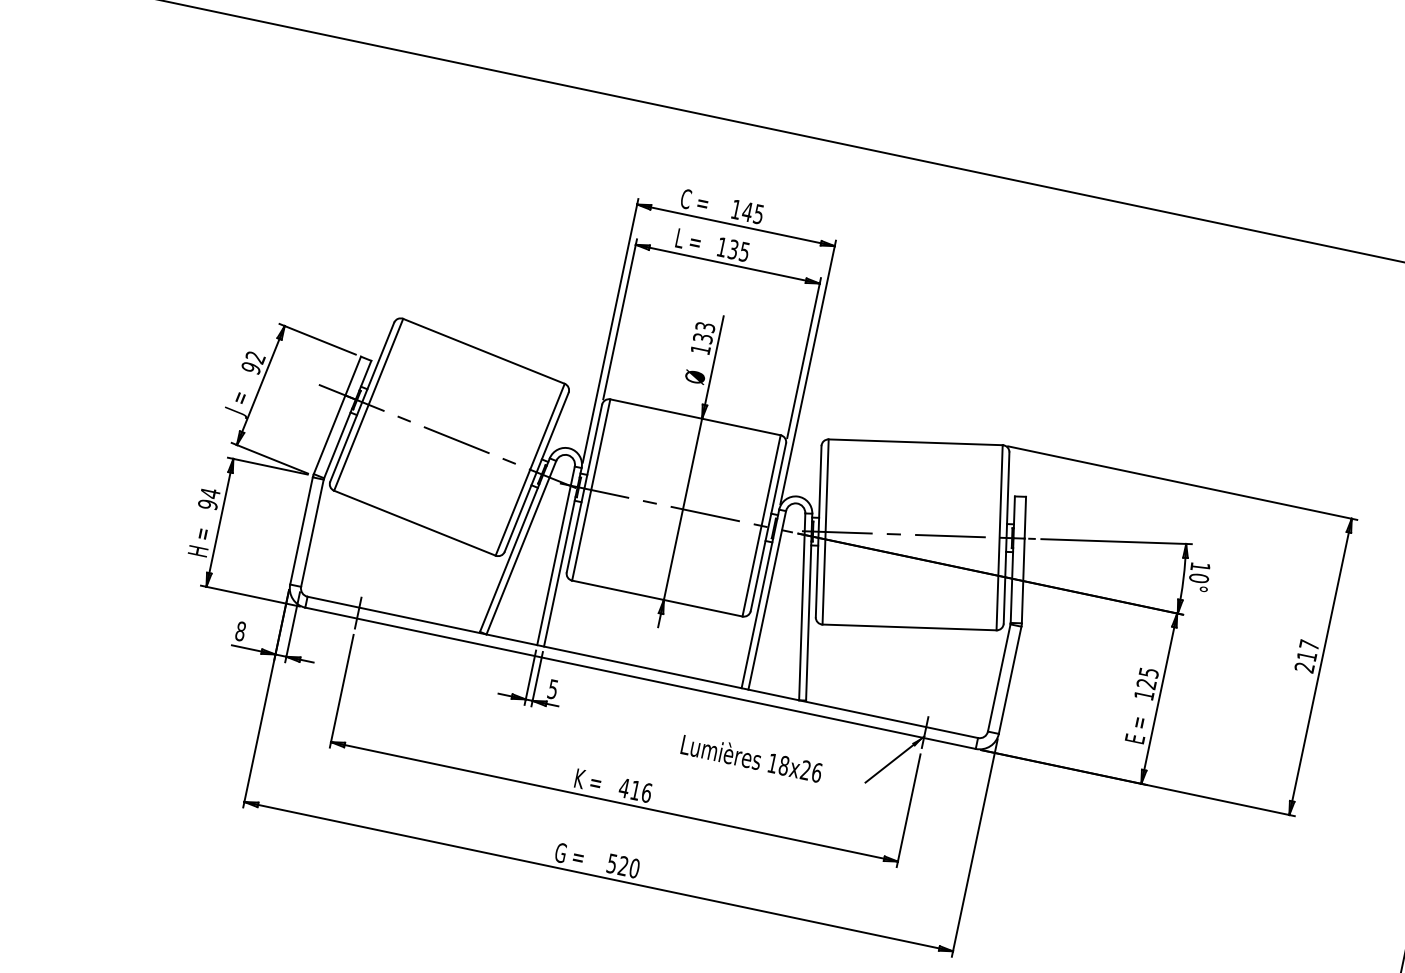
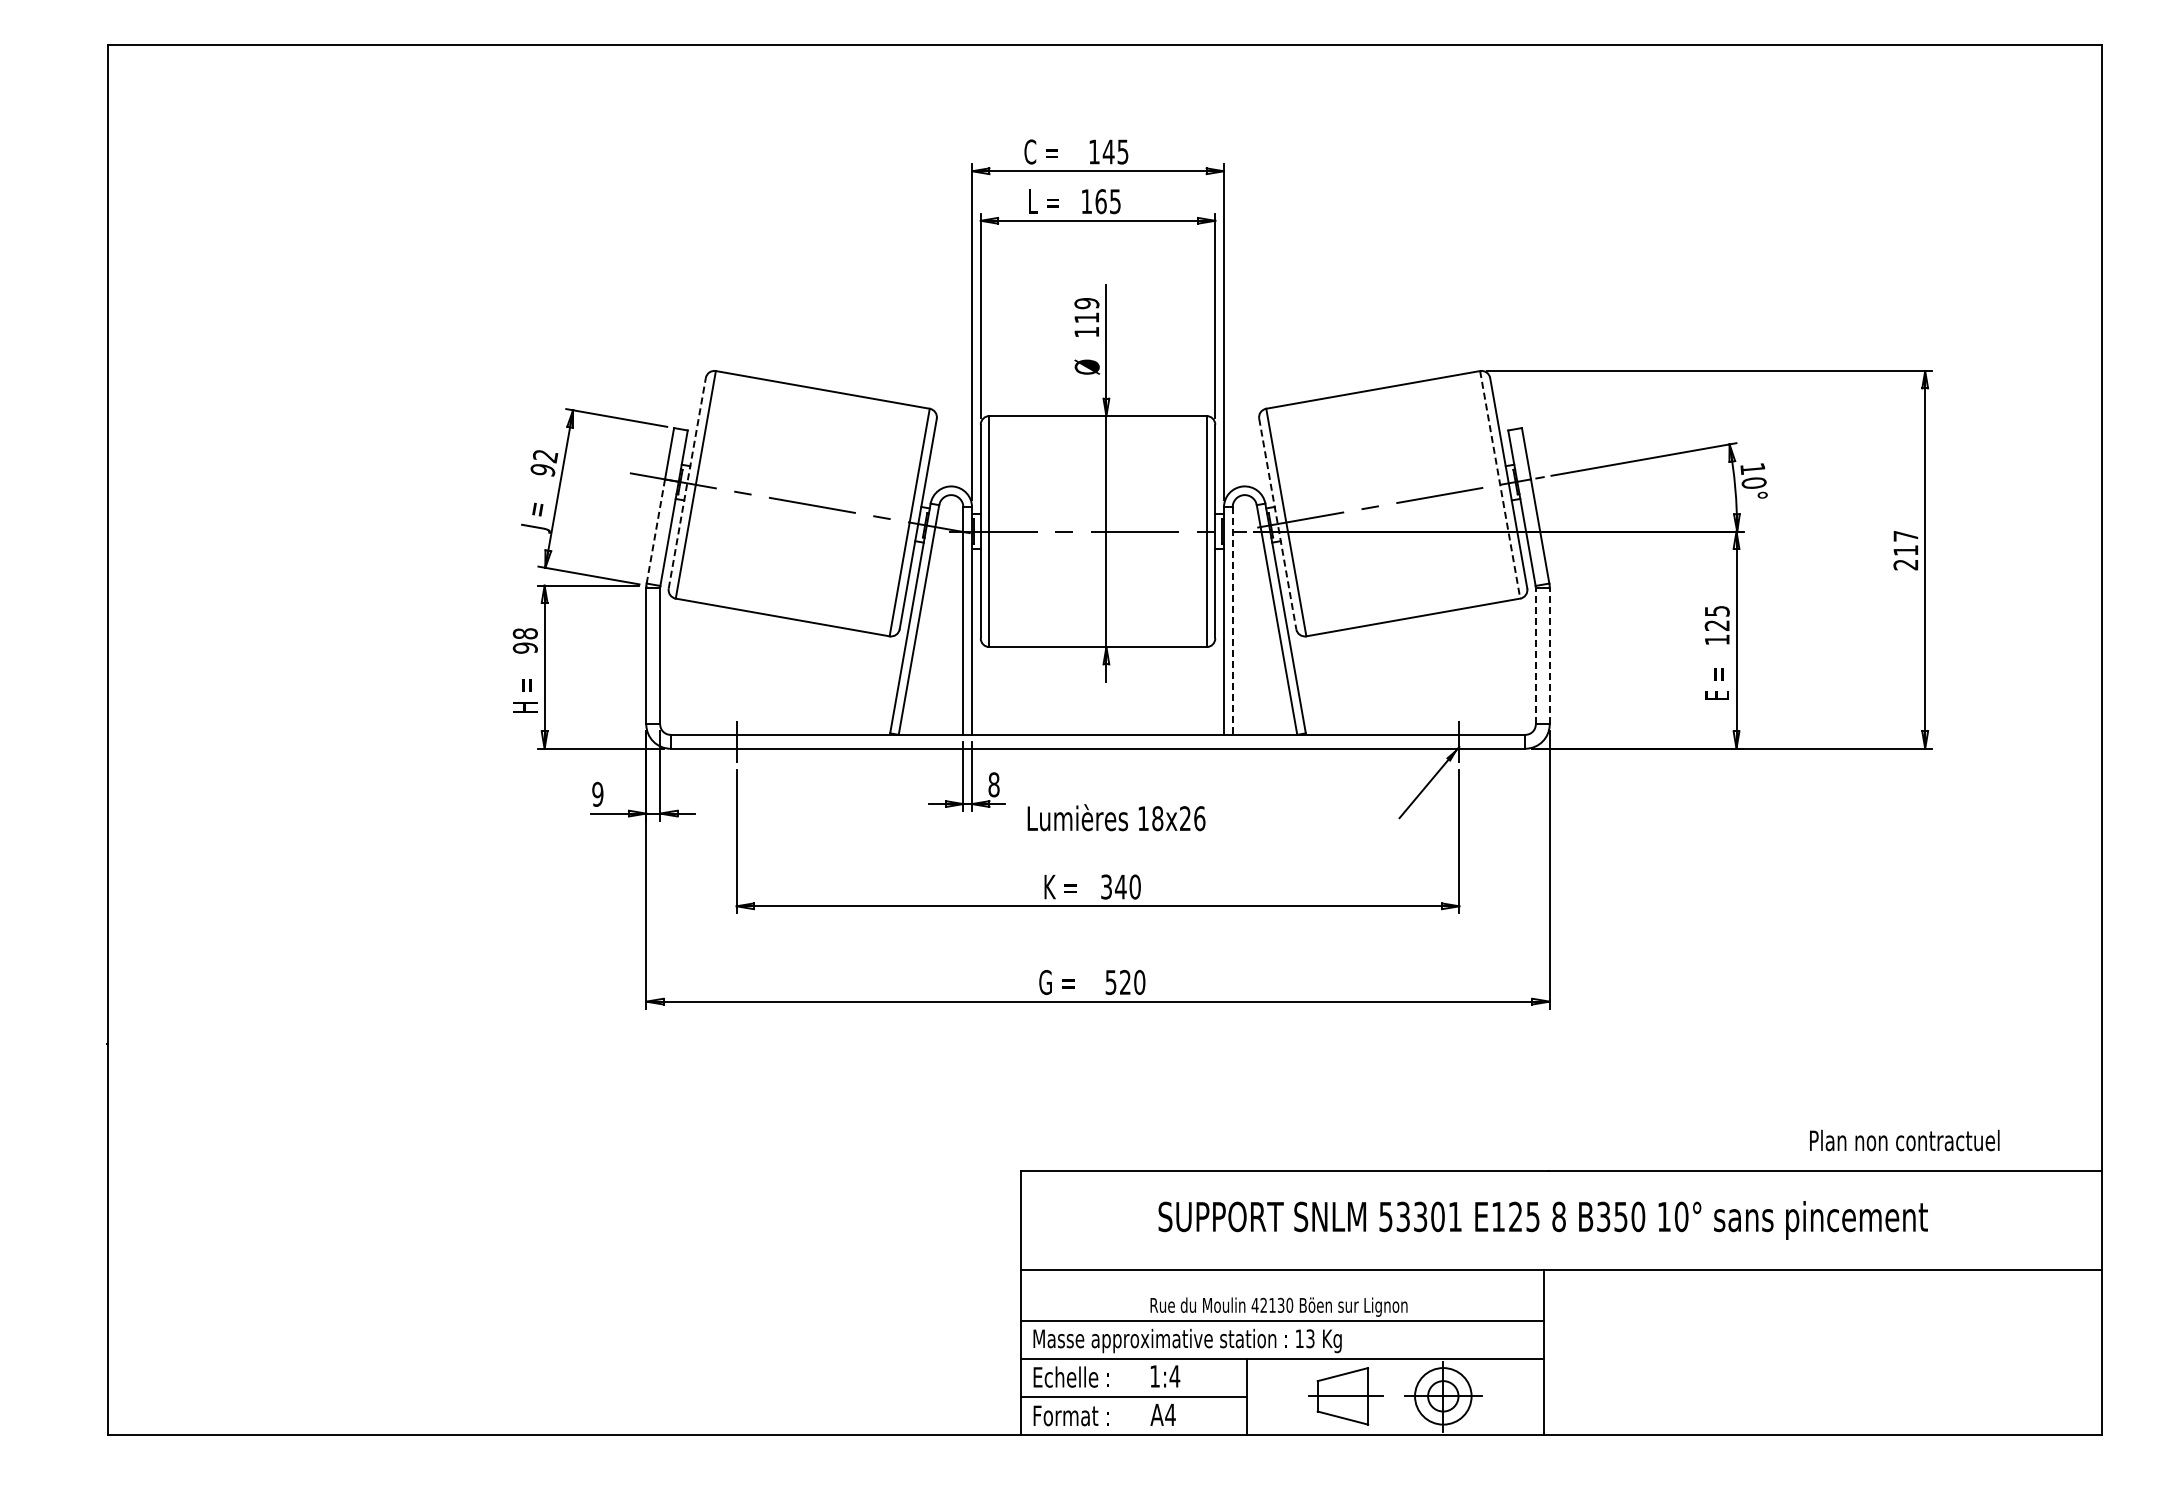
text: (732, 249) -> (1100, 201), 135 -> 165
text: (703, 332) -> (1086, 310), 133 -> 119
line: (362, 402) -> (687, 483), solid -> dashed
line: (329, 434) -> (655, 531), solid -> dashed
text: (209, 493) -> (524, 633), 94 -> 98
line: (818, 532) -> (1277, 524), solid -> dashed
line: (999, 537) -> (1500, 484), solid -> dashed
line: (767, 600) -> (1232, 621), solid -> dashed
text: (240, 631) -> (597, 794), 8 -> 9
line: (999, 677) -> (1535, 655), solid -> dashed
line: (1010, 679) -> (1549, 655), solid -> dashed
text: (552, 689) -> (993, 784), 5 -> 8
text: (751, 758) -> (1116, 817), moved
text: (635, 790) -> (1120, 886), 416 -> 340

